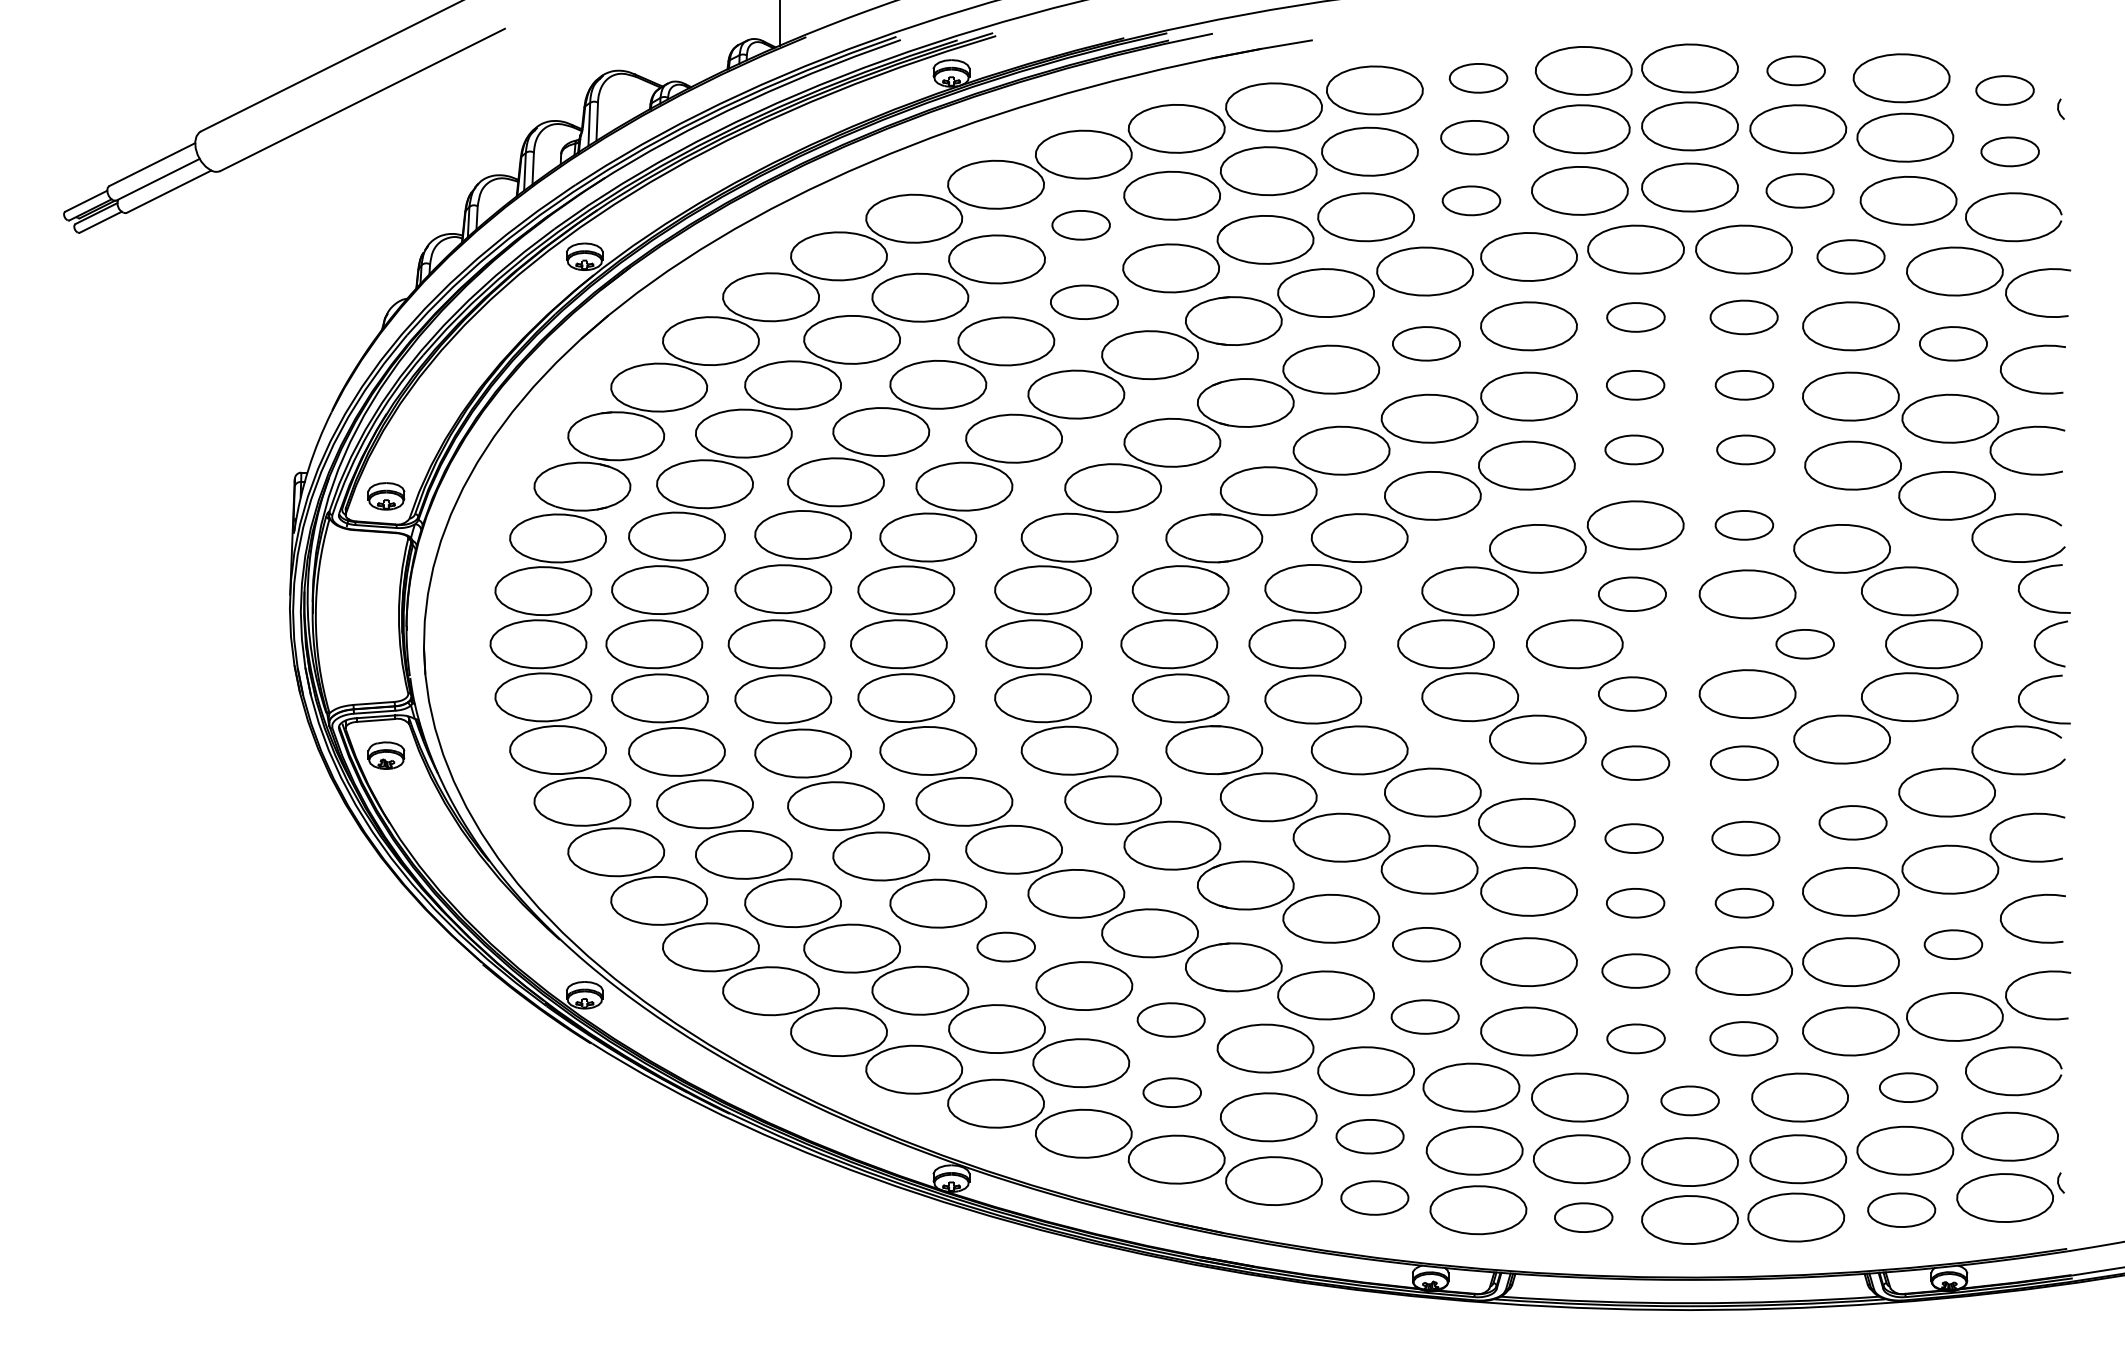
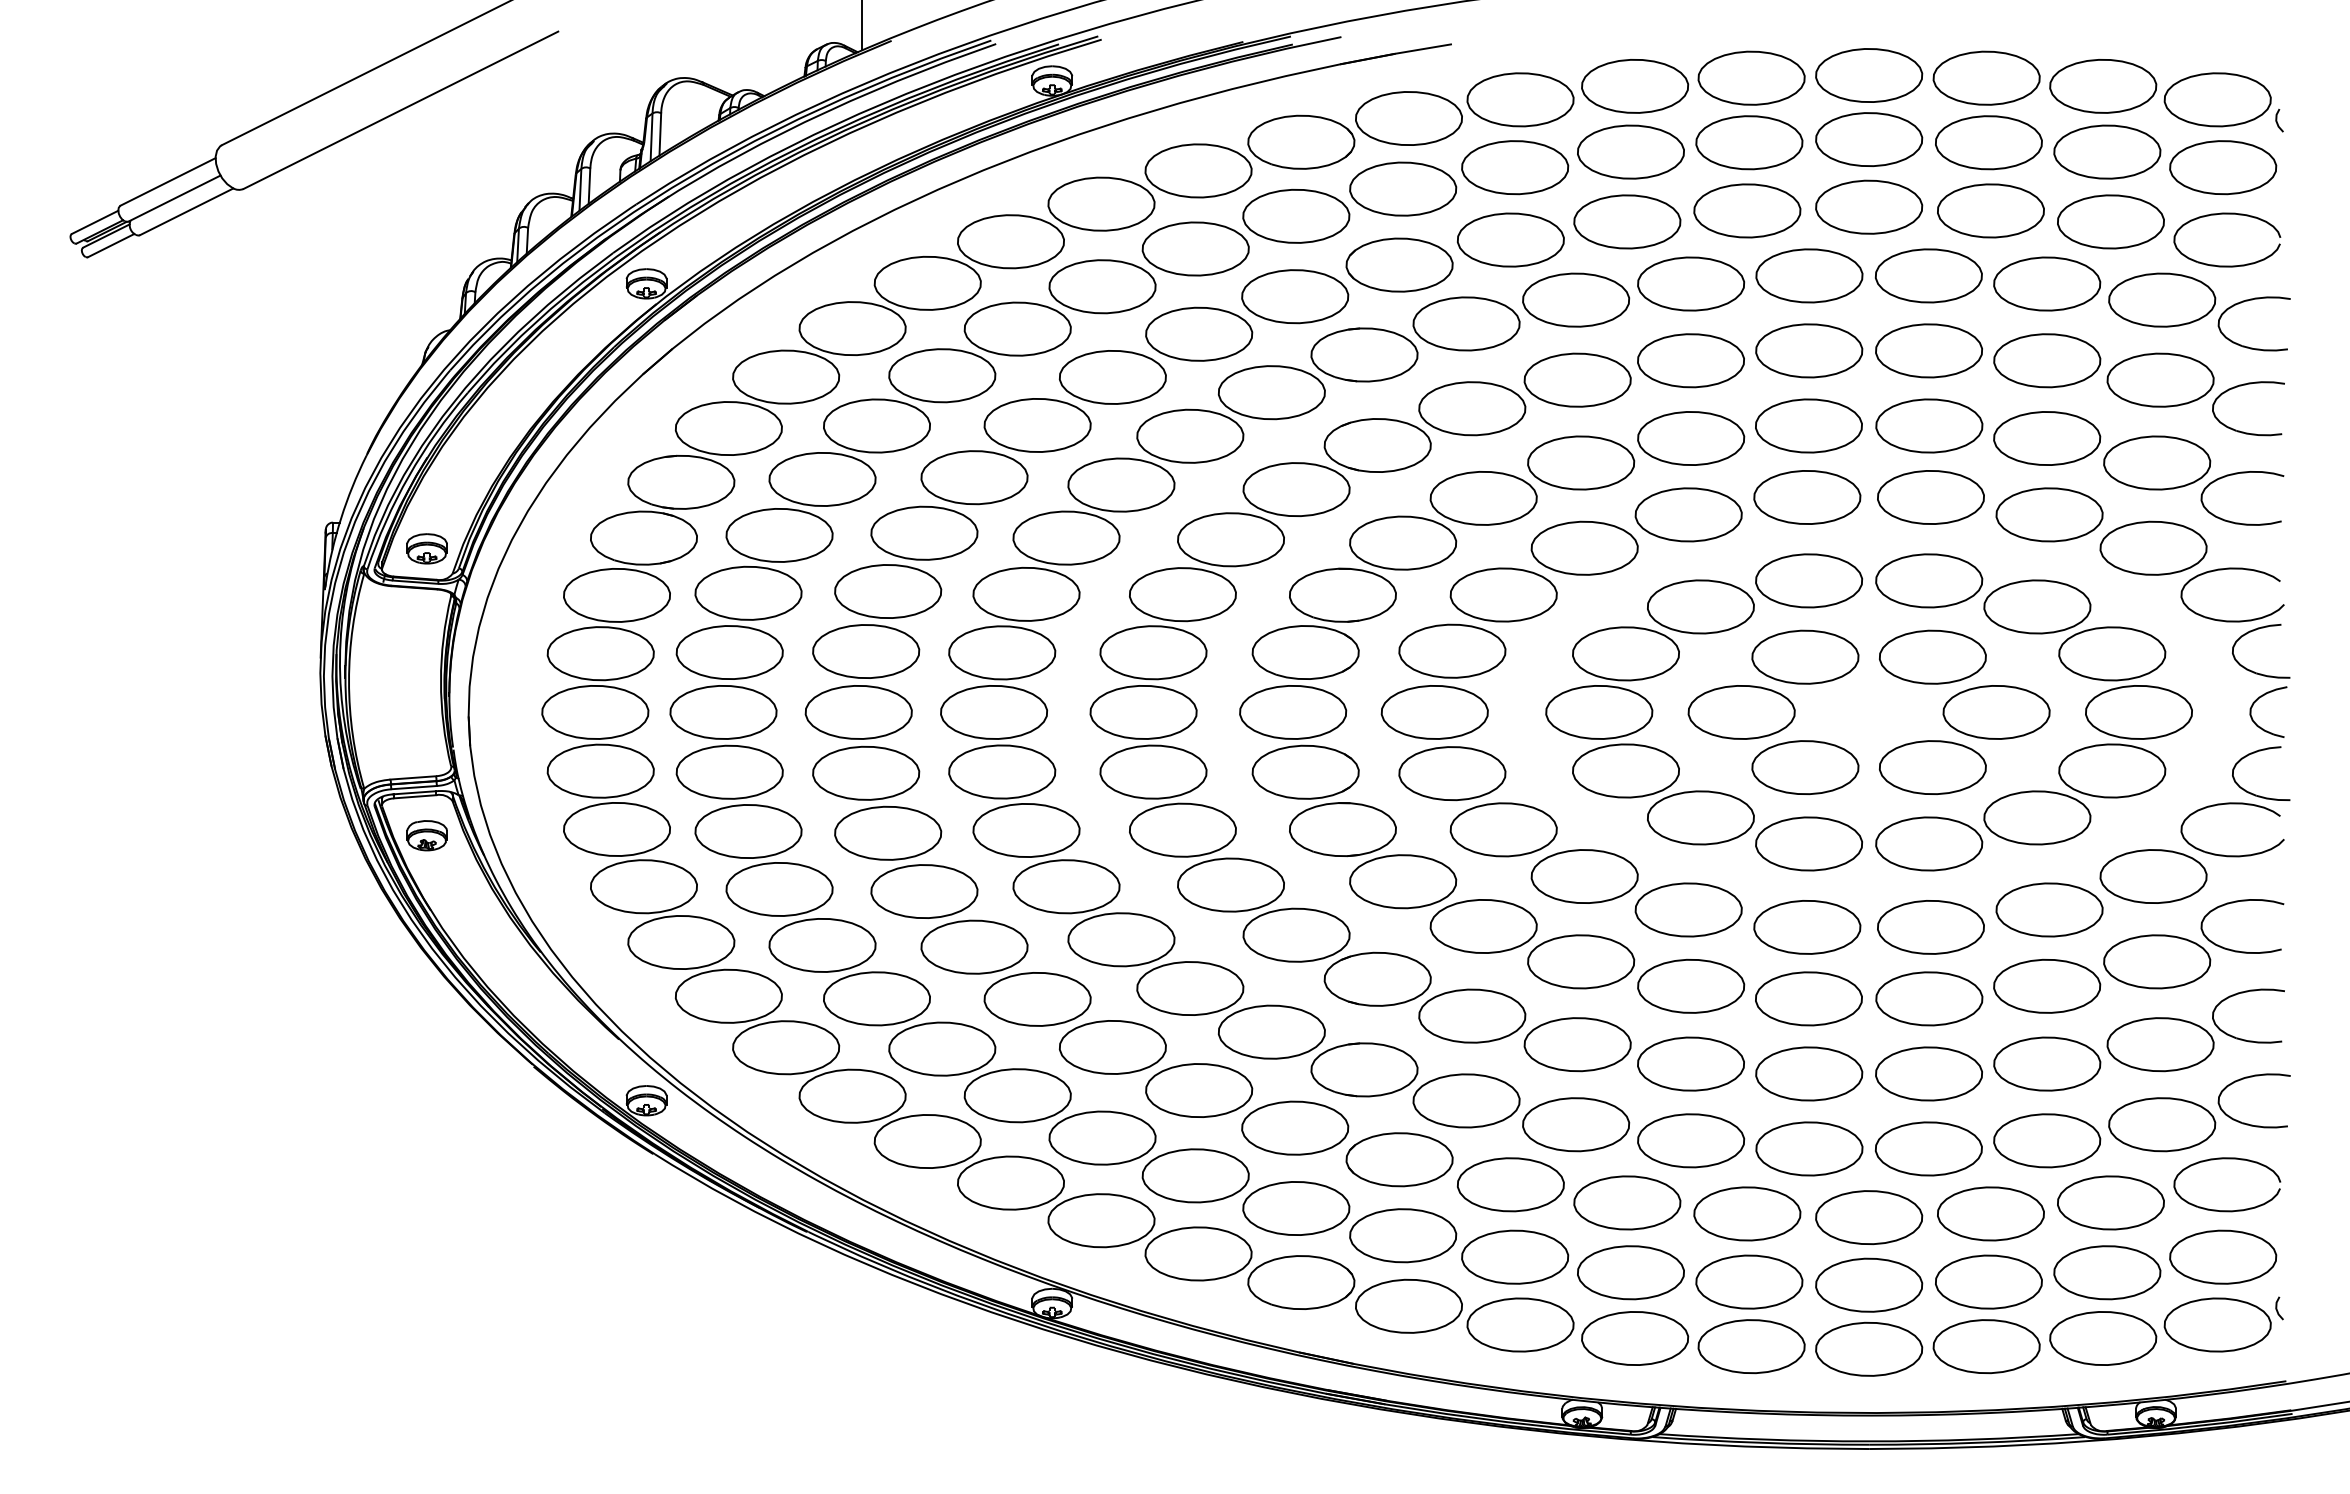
part: (1796, 70) -> (1986, 77), size x1.67
part: (1478, 78) -> (1635, 86), size x1.67
part: (2004, 90) -> (2217, 99), size x1.67
part: (1474, 137) -> (1630, 151), size x1.43
part: (2010, 151) -> (2223, 167), size x1.67
part: (1799, 190) -> (1990, 210), size x1.43
part: (1471, 200) -> (1627, 221), size x1.67
part: (1081, 224) -> (1195, 248), size x1.67
part: (1851, 256) -> (2047, 283), size x1.43
part: (1084, 301) -> (1199, 333), size x1.43
part: (1636, 317) -> (1809, 350), size x1.67
part: (1743, 317) -> (1928, 350), size x1.43
part: (1426, 343) -> (1577, 379), size x1.43
part: (1953, 343) -> (2160, 379), size x1.43
part: (1635, 384) -> (1808, 425), size x1.67
part: (1744, 384) -> (1929, 425), size x1.67
part: (1634, 449) -> (1807, 497), size x1.67
part: (1745, 449) -> (1930, 497), size x1.67
part: (1744, 524) -> (1929, 580), size x1.67
part: (1632, 593) -> (1805, 656), size x1.43
part: (1805, 644) -> (1996, 712), size x1.67
part: (1632, 694) -> (1805, 767), size x1.43
part: (1635, 762) -> (1808, 843), size x1.43
part: (1744, 762) -> (1929, 843), size x1.43
part: (1853, 822) -> (2049, 909), size x1.43
part: (1634, 838) -> (1807, 927), size x1.67
part: (1745, 838) -> (1930, 927), size x1.43
part: (1635, 902) -> (1808, 998), size x1.67
part: (1744, 902) -> (1929, 998), size x1.67
part: (1426, 944) -> (1577, 1044), size x1.43
part: (1953, 944) -> (2160, 1044), size x1.67
part: (1006, 947) -> (1112, 1047), size x1.67
part: (1636, 970) -> (1809, 1073), size x1.43
part: (1425, 1016) -> (1576, 1124), size x1.43
part: (1171, 1019) -> (1295, 1127), size x1.43
part: (1636, 1038) -> (1809, 1148), size x1.67
part: (1743, 1038) -> (1928, 1148), size x1.43
part: (1908, 1087) -> (2110, 1202), size x1.67
part: (1172, 1092) -> (1296, 1208), size x1.67
part: (1690, 1100) -> (1869, 1217), size x1.67
part: (1370, 1136) -> (1515, 1256), size x1.43
part: (1374, 1197) -> (1520, 1324), size x1.43
part: (1901, 1210) -> (2103, 1338), size x1.43
part: (1583, 1217) -> (1751, 1346), size x1.67

